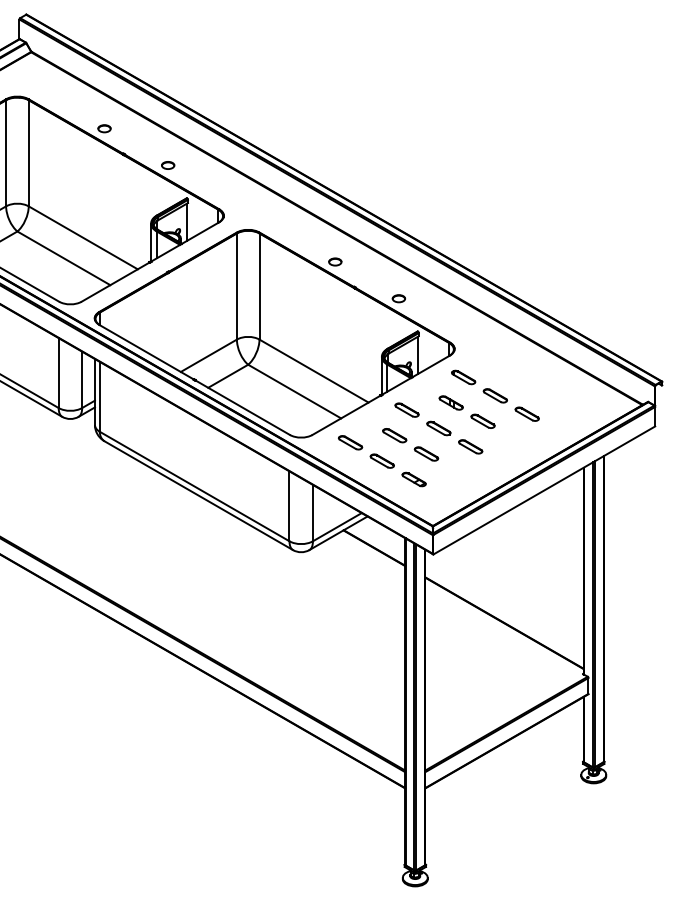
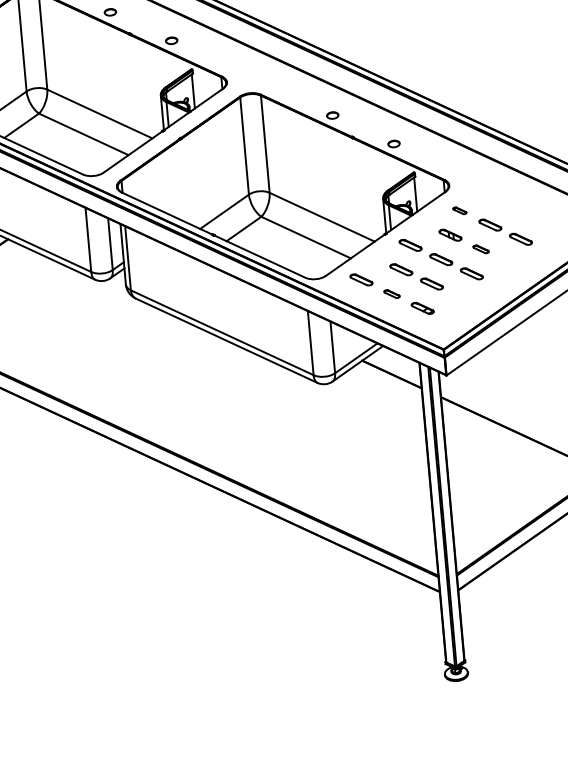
part: (463, 377) -> (459, 210), size x0.6
part: (482, 420) -> (480, 248), size x0.7
part: (381, 460) -> (391, 293), size x0.7

